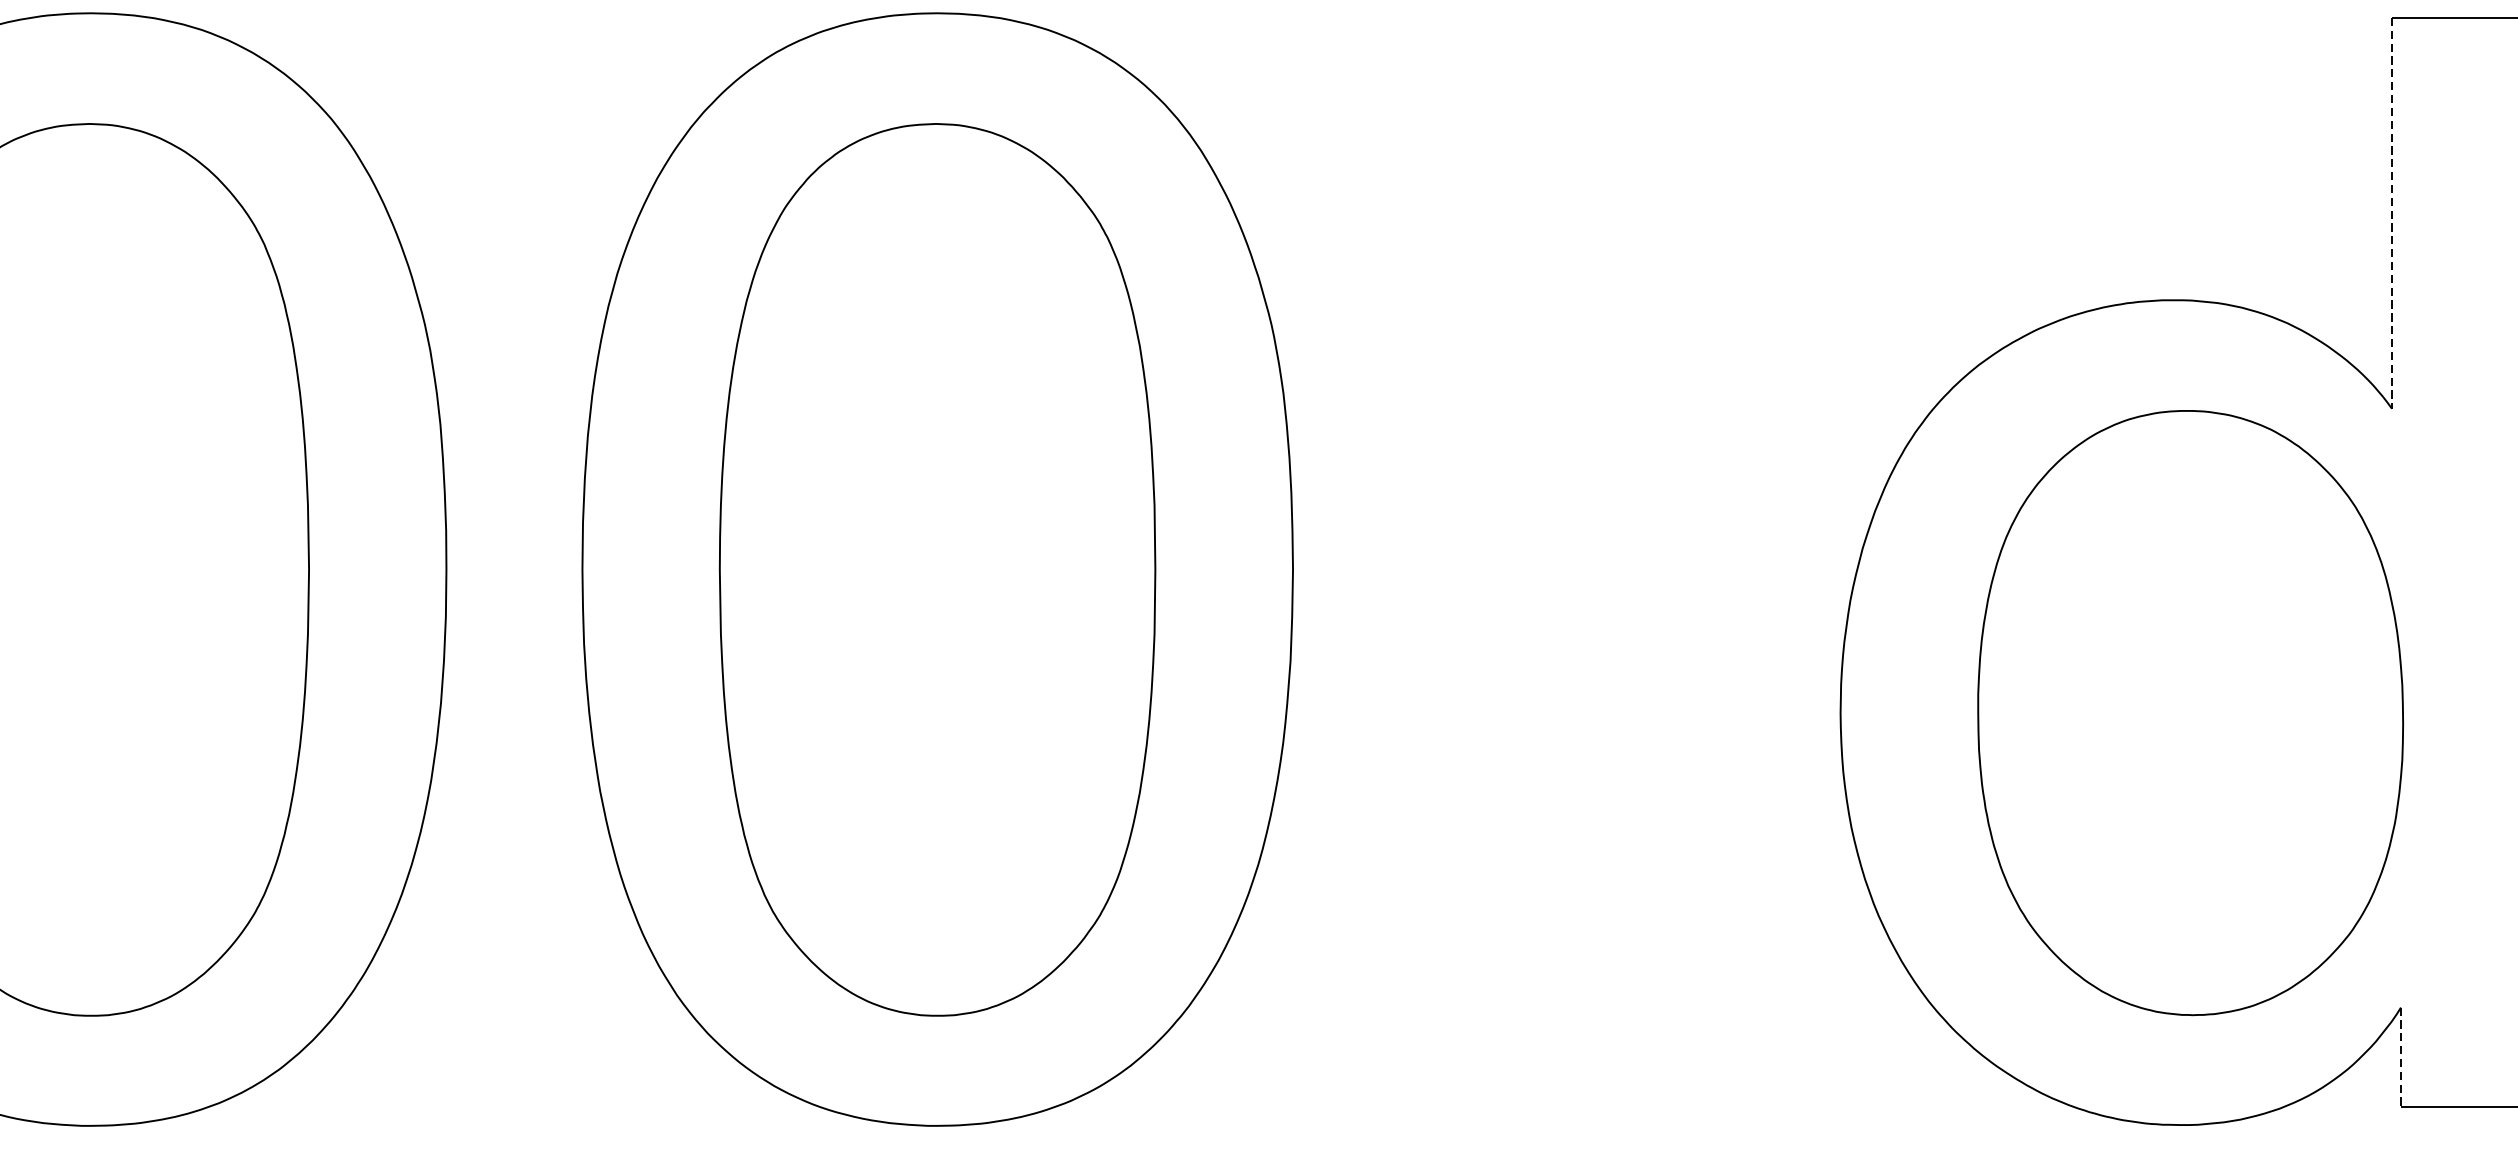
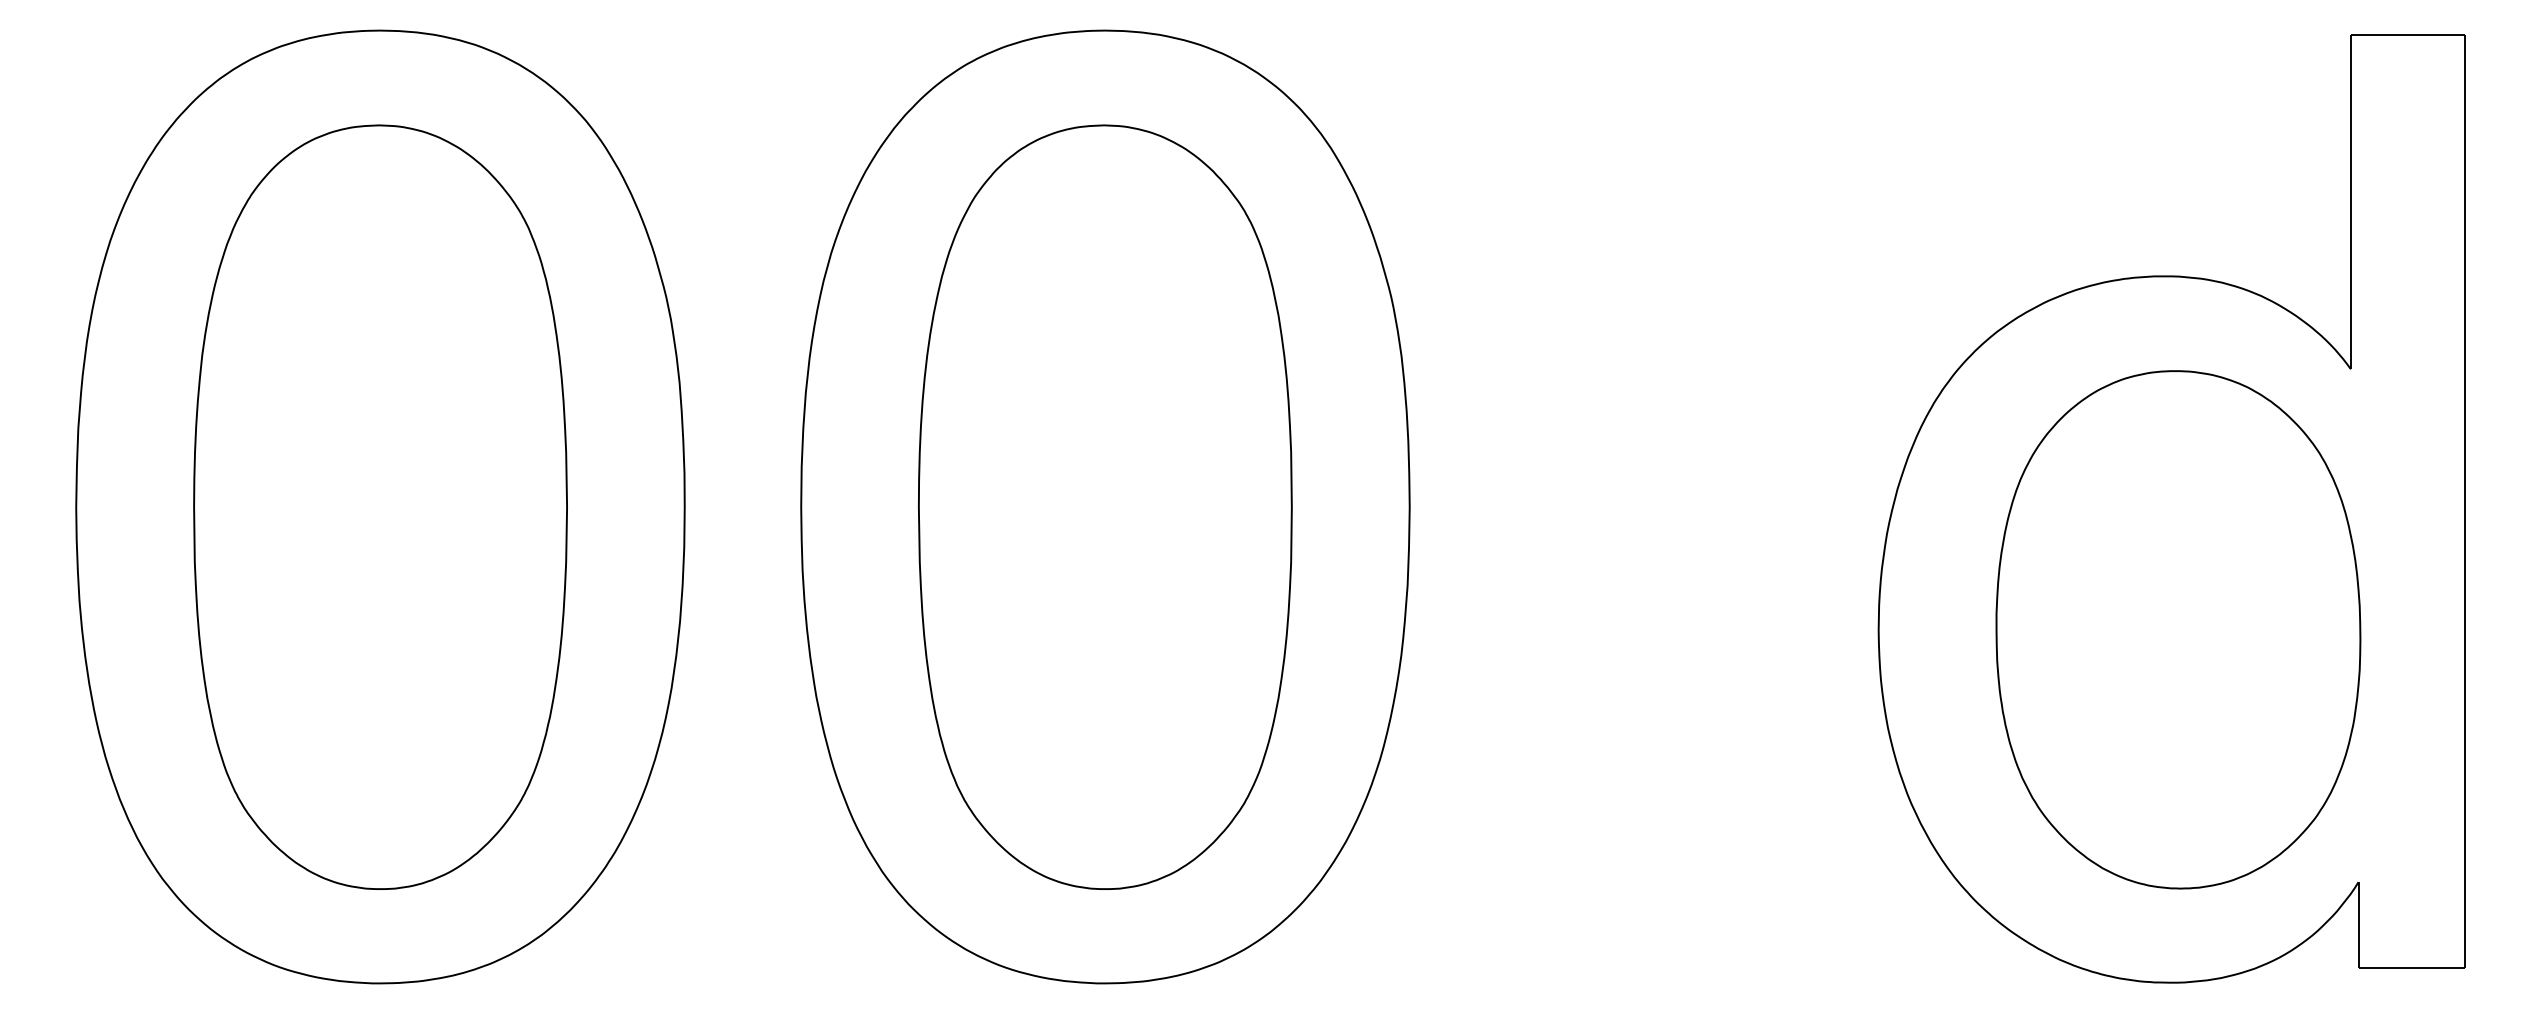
line: (2391, 214) -> (2350, 202), dashed -> solid
line: (2400, 1057) -> (2358, 924), dashed -> solid

